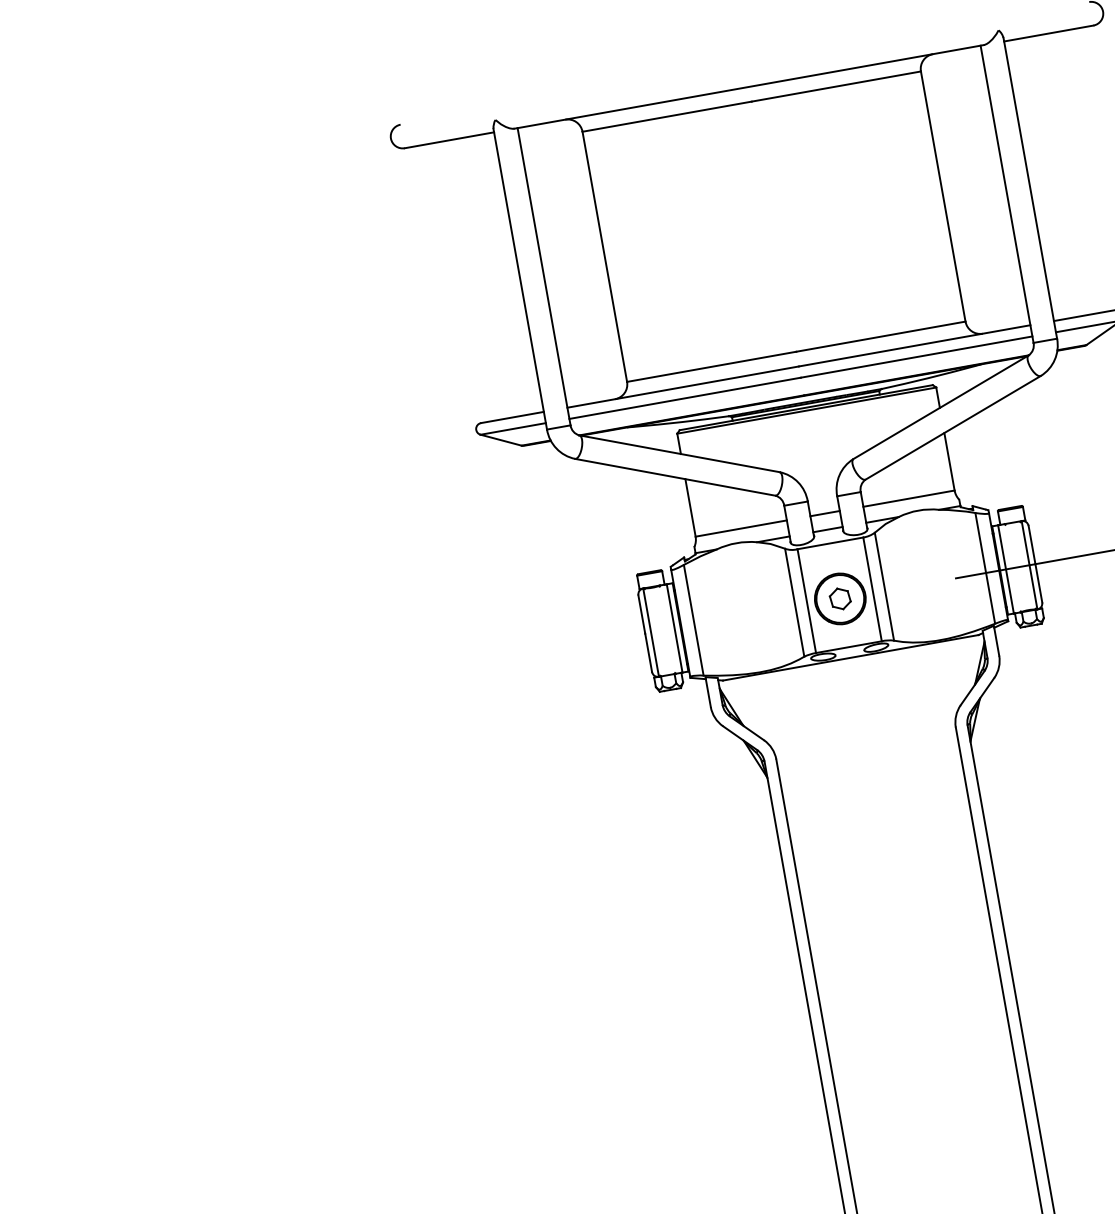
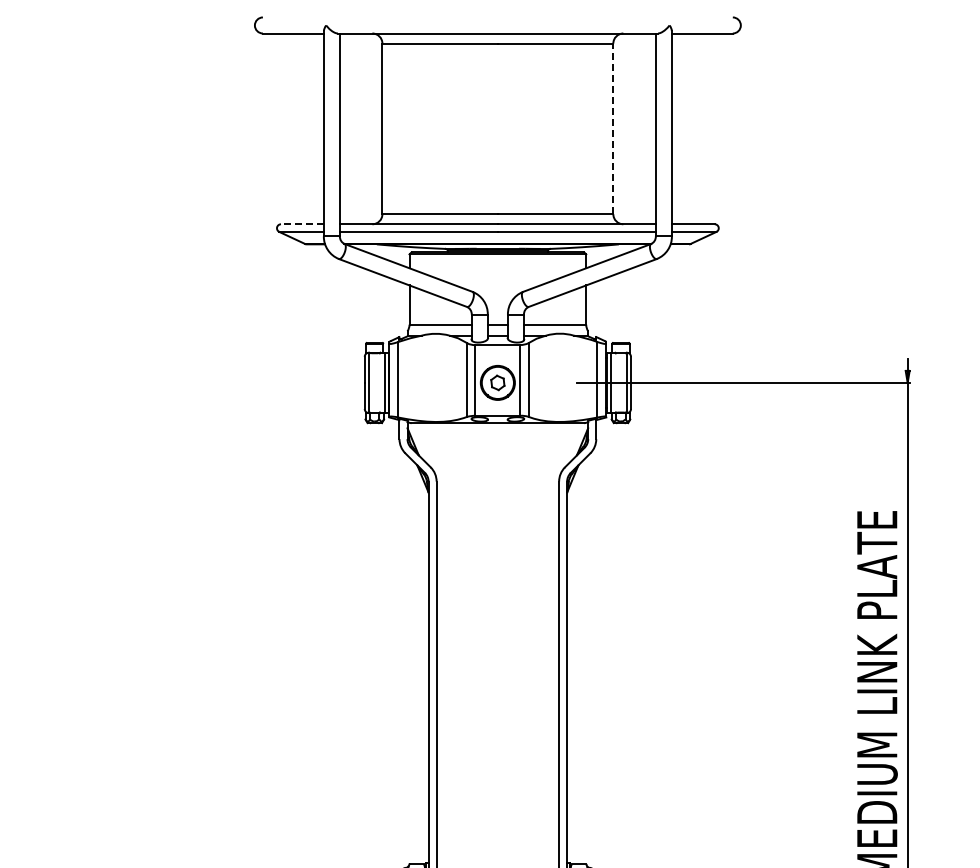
line: (943, 195) -> (613, 128), solid -> dashed
line: (511, 418) -> (301, 224), solid -> dashed

